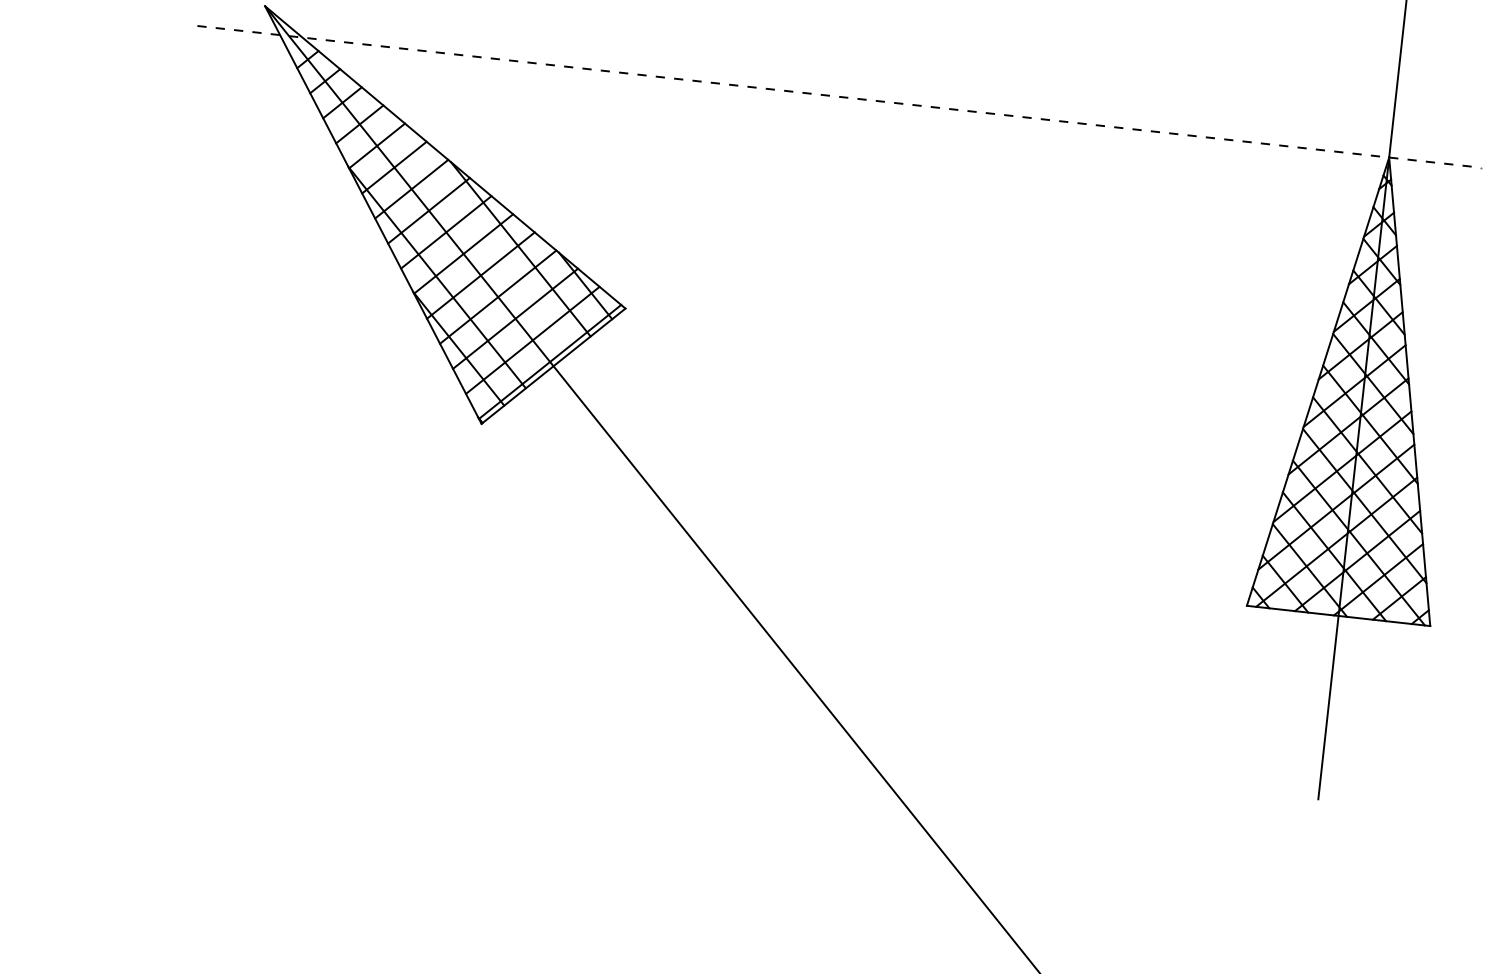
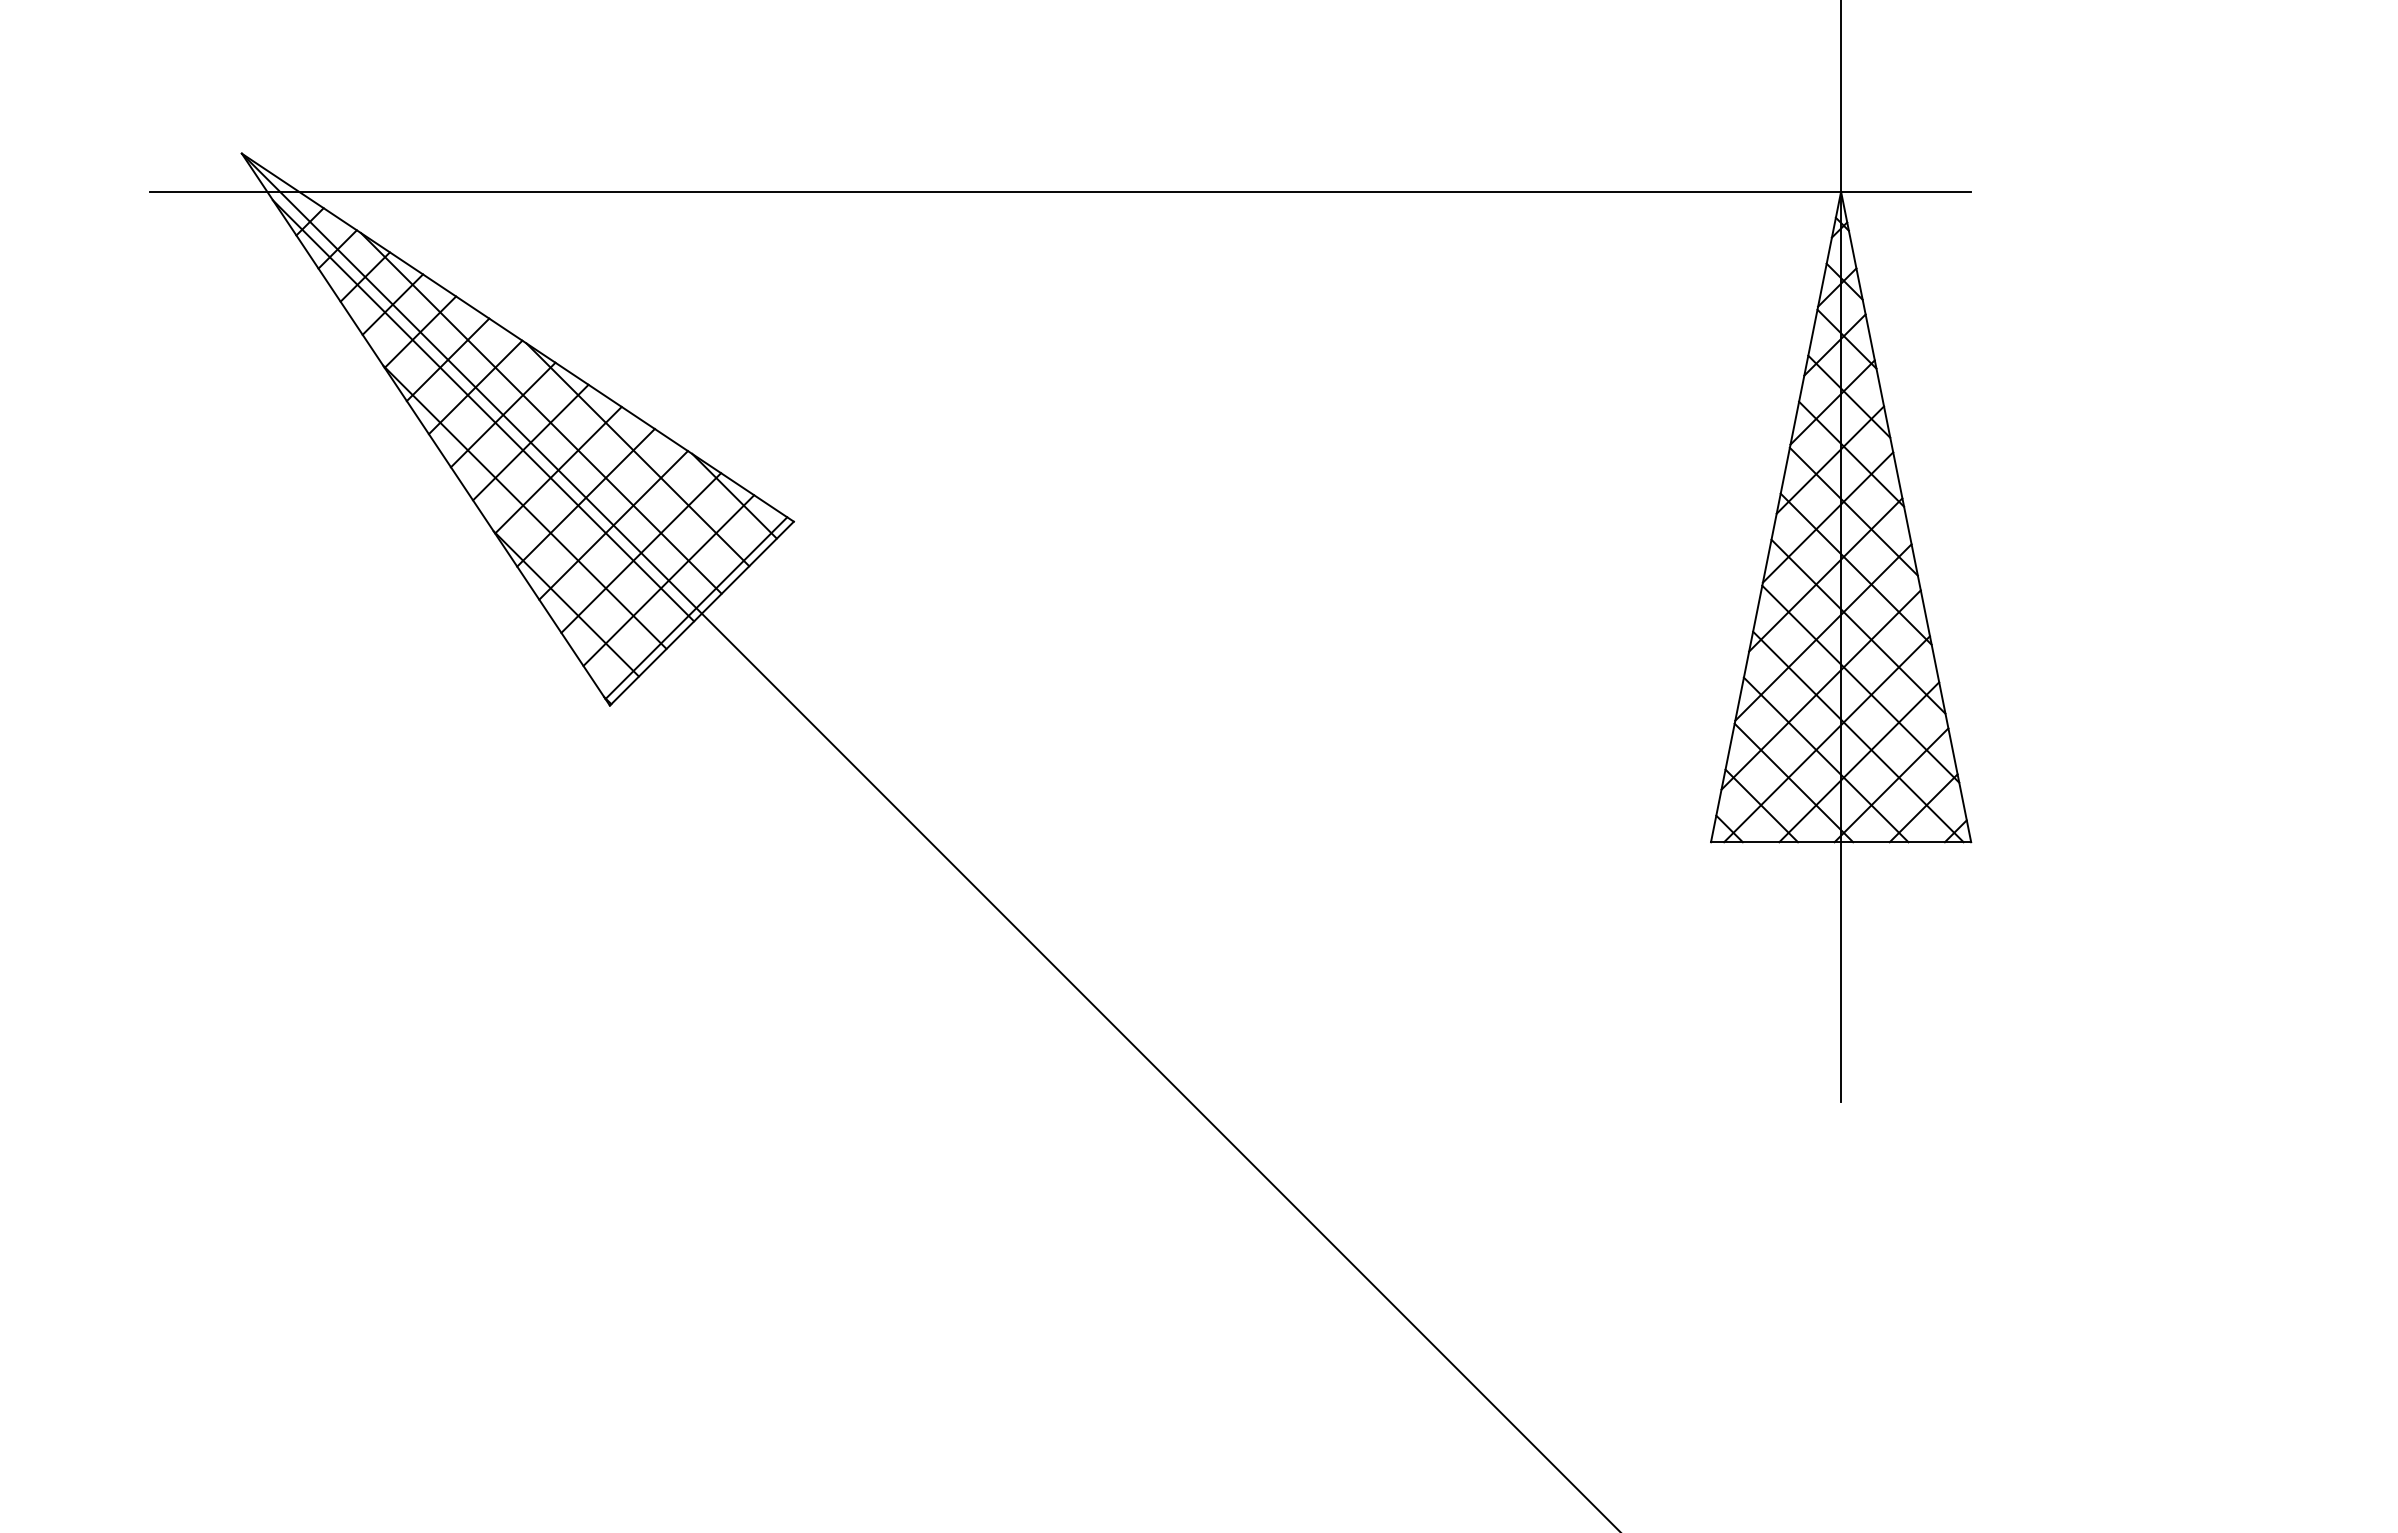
line: (839, 96) -> (1060, 191), dashed -> solid
line: (415, 206) -> (483, 410), added
line: (455, 212) -> (540, 413), added

